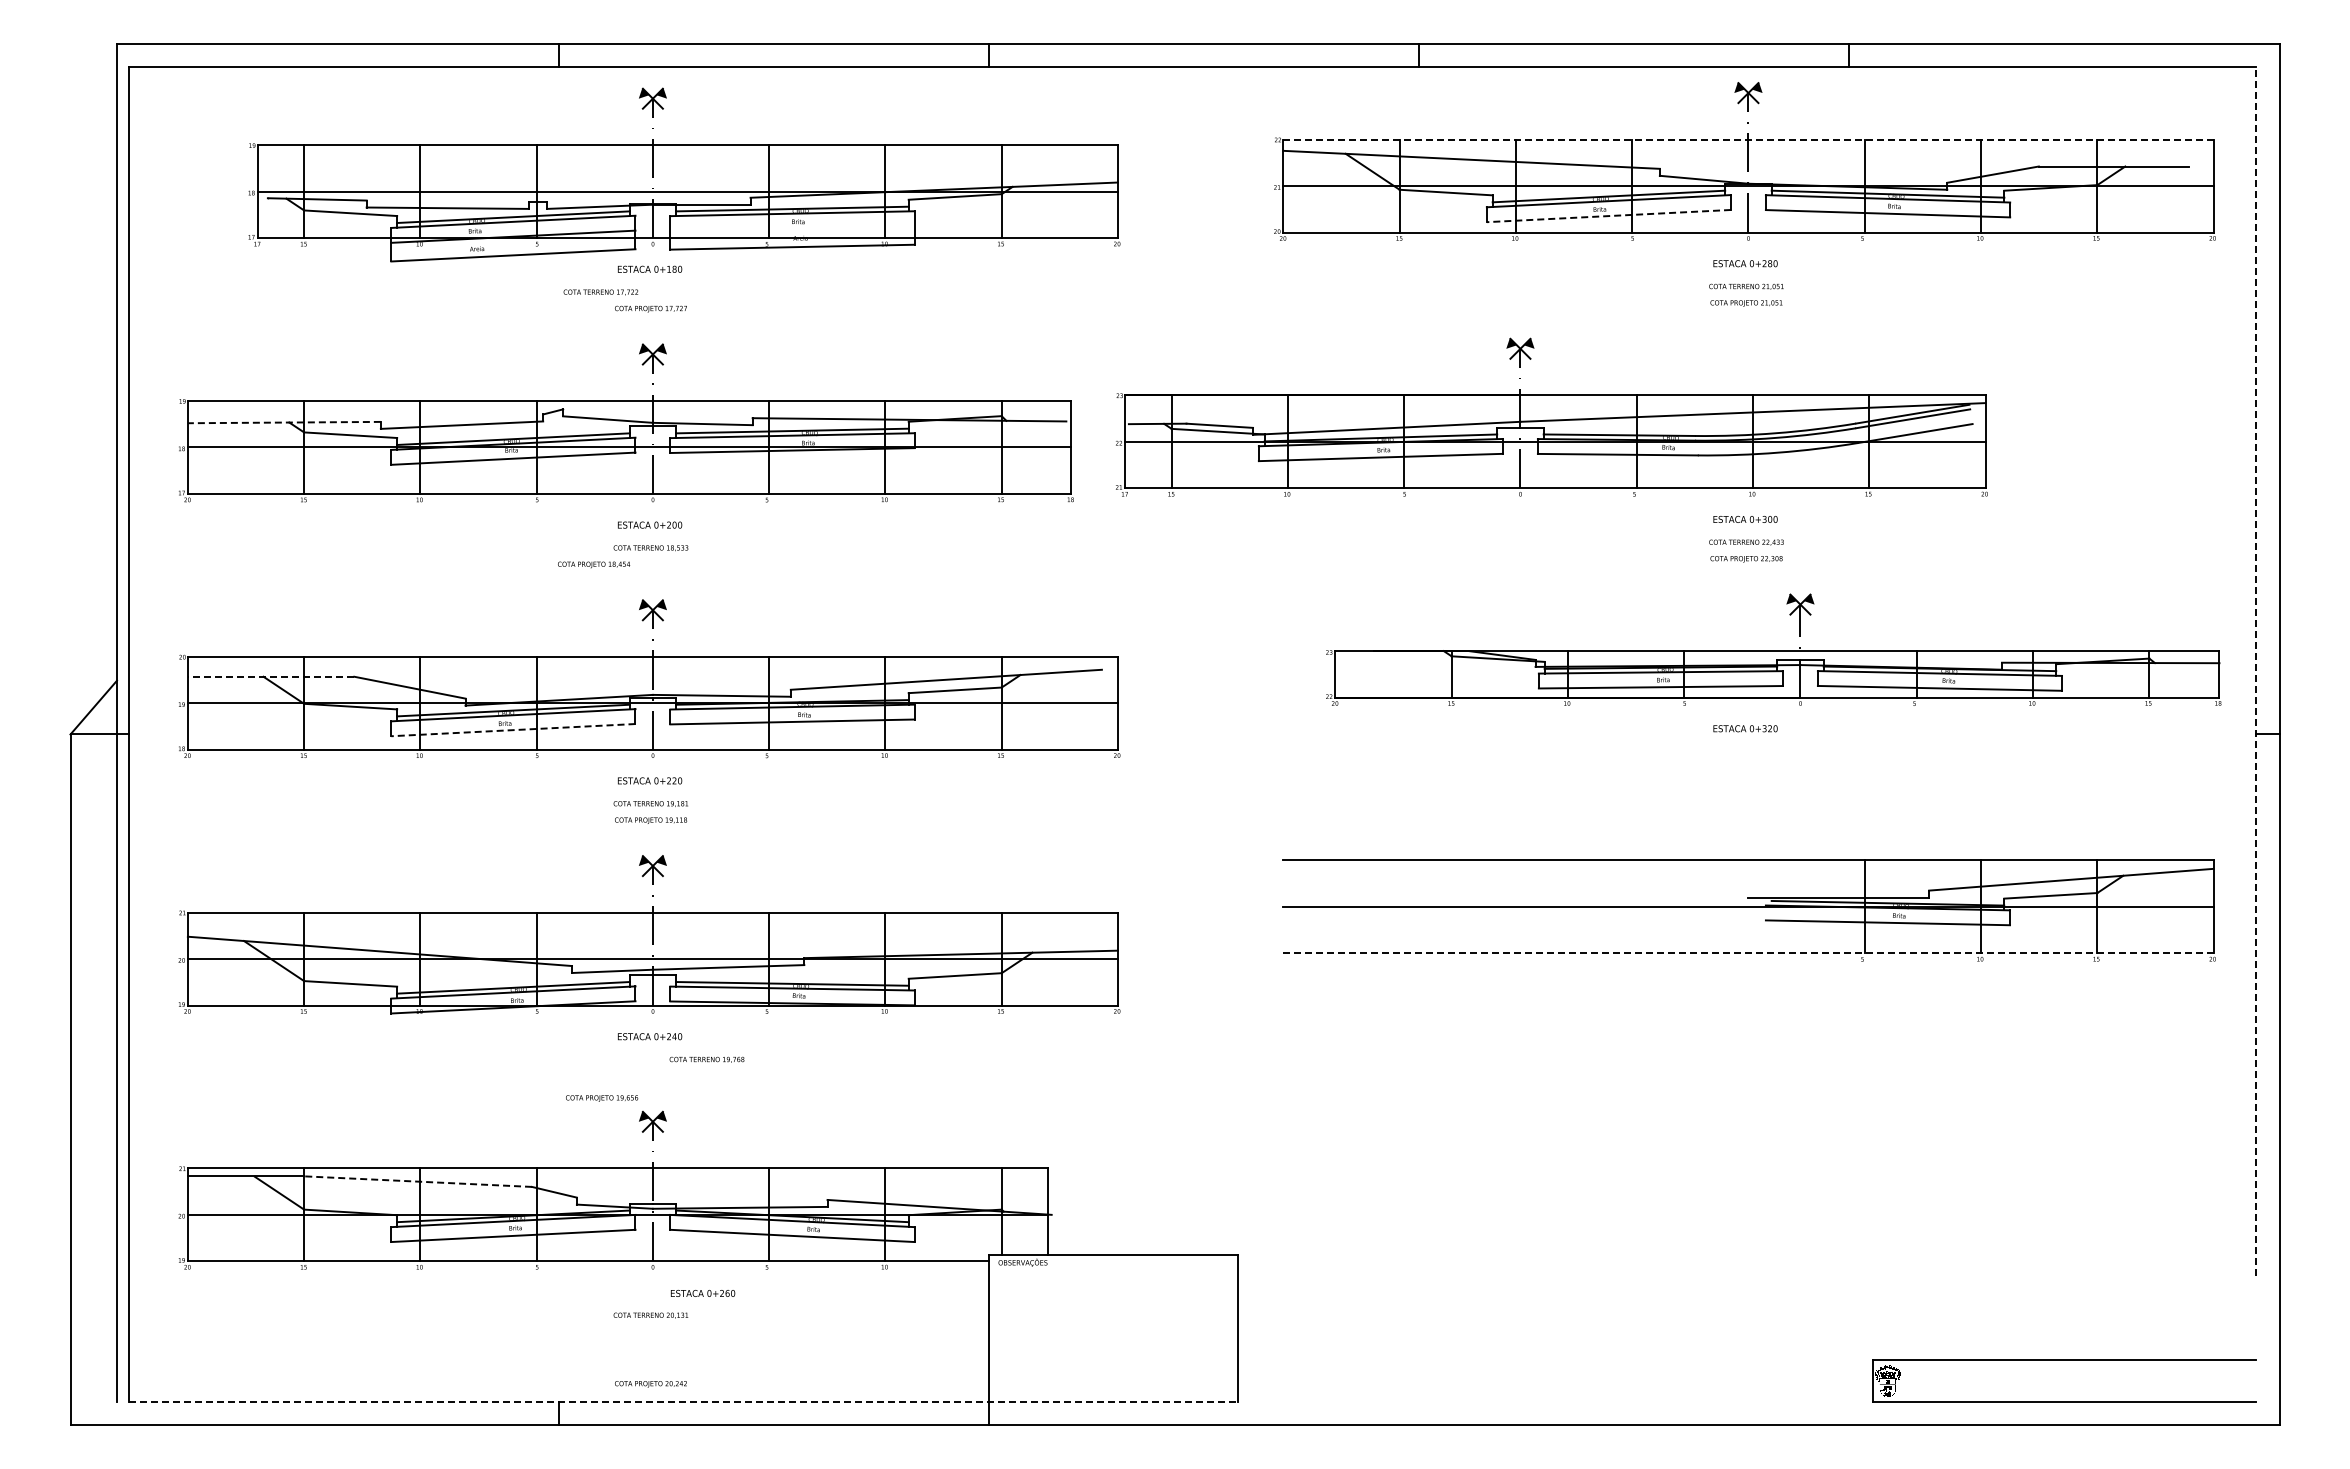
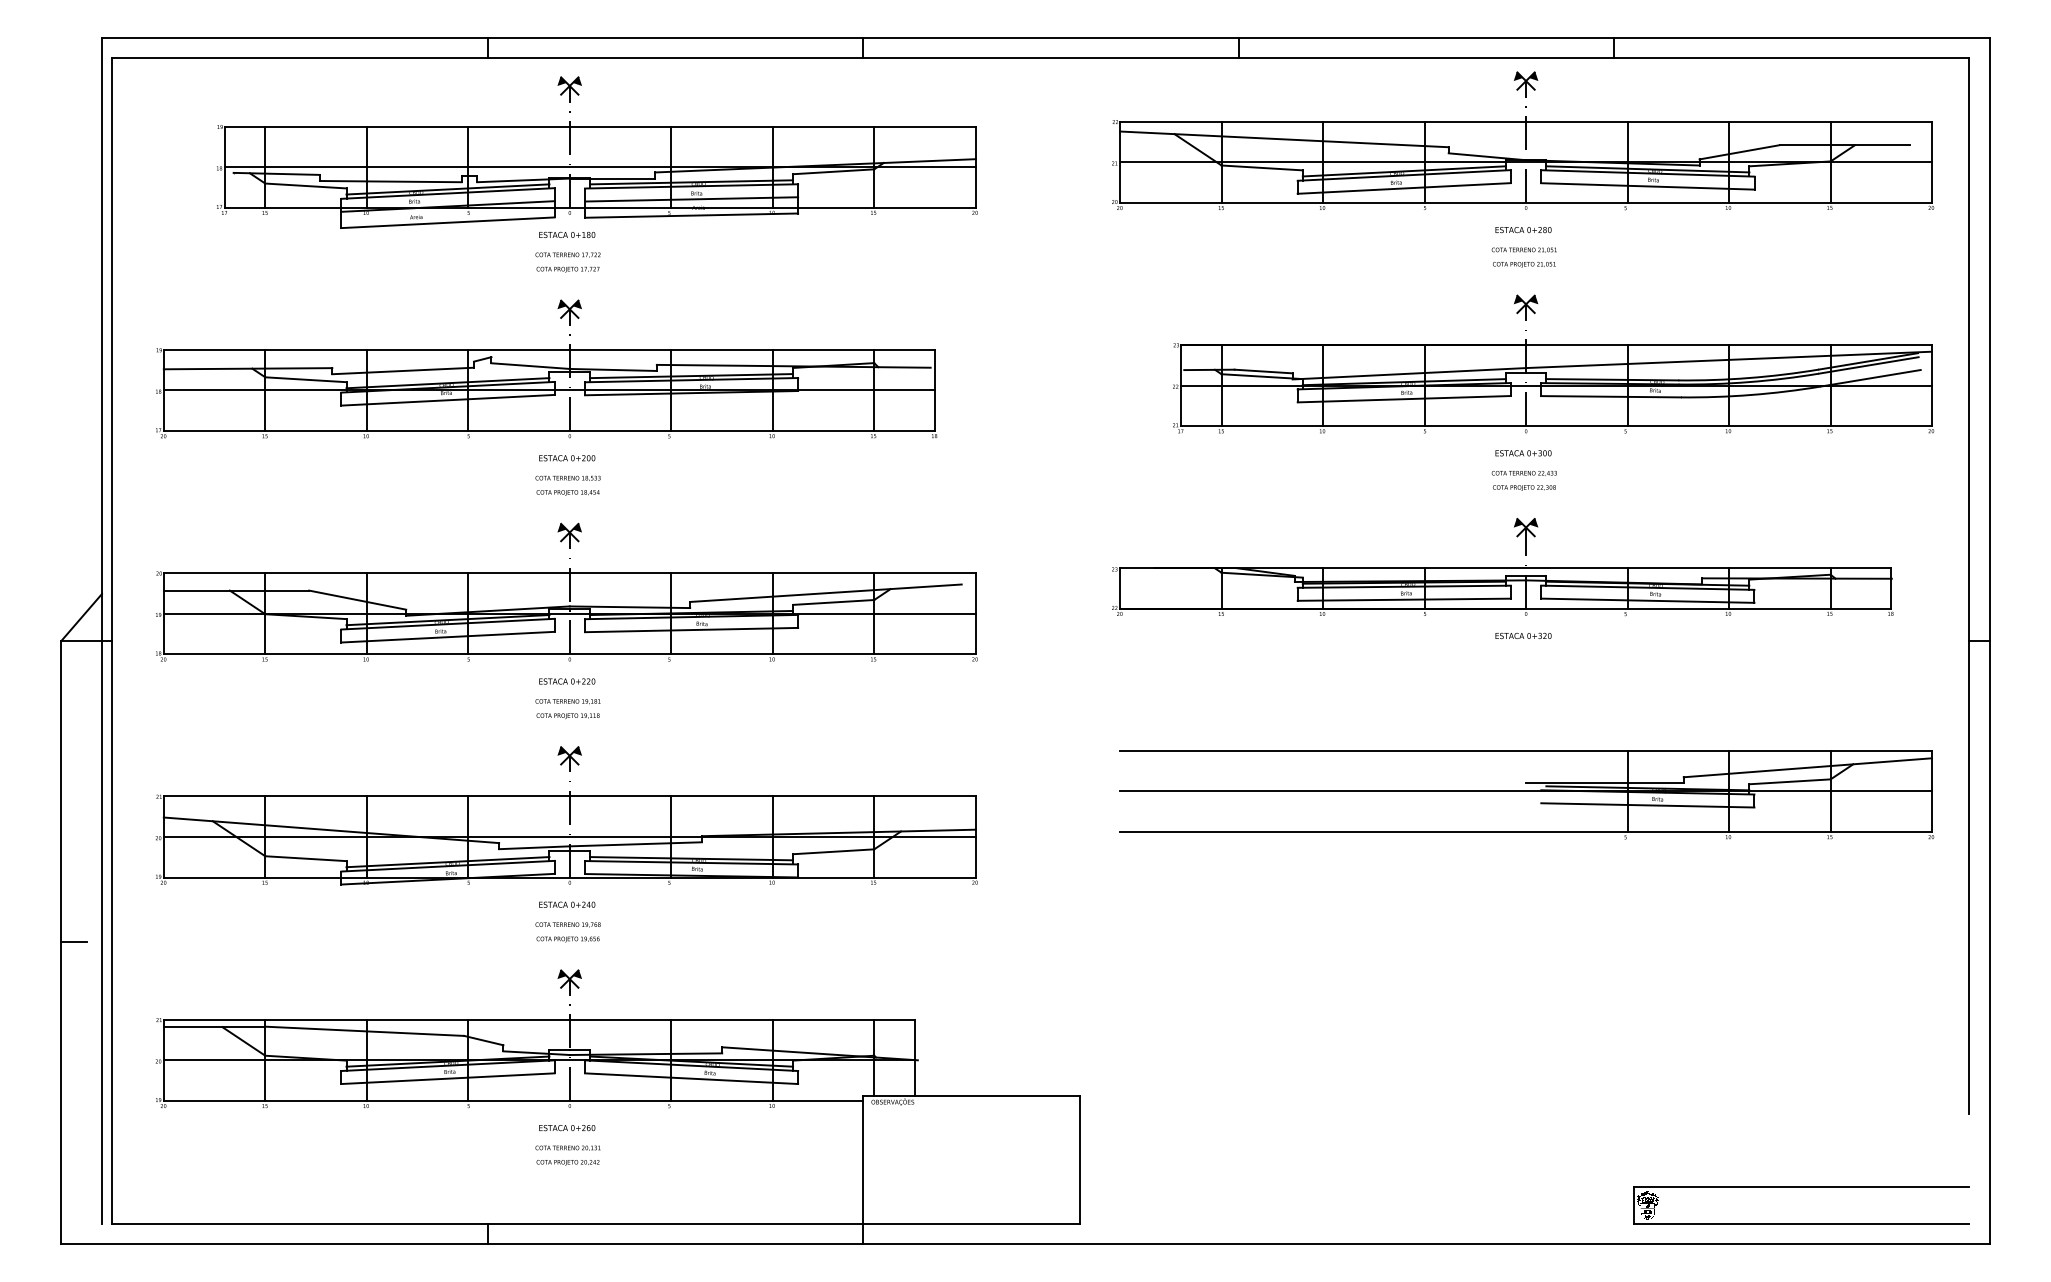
line: (1747, 139) -> (1525, 121), dashed -> solid
line: (1608, 216) -> (1403, 188), dashed -> solid
line: (792, 228) -> (691, 199), added
text: (600, 292) -> (567, 255), moved
part: (1551, 416) -> (1553, 363), moved
line: (284, 422) -> (248, 368), dashed -> solid
text: (594, 564) -> (568, 492), moved
part: (1773, 649) -> (1502, 566), moved
line: (2256, 671) -> (1969, 586), dashed -> solid
line: (270, 676) -> (235, 590), dashed -> solid
line: (512, 730) -> (447, 637), dashed -> solid
line: (1747, 953) -> (1525, 832), dashed -> solid
text: (706, 1059) -> (567, 924), moved
line: (85, 1079) -> (74, 942), added
text: (602, 1098) -> (568, 939), moved
line: (417, 1181) -> (364, 1031), dashed -> solid
text: (703, 1293) -> (567, 1128), moved
text: (650, 1384) -> (567, 1162), moved
line: (683, 1401) -> (596, 1223), dashed -> solid

